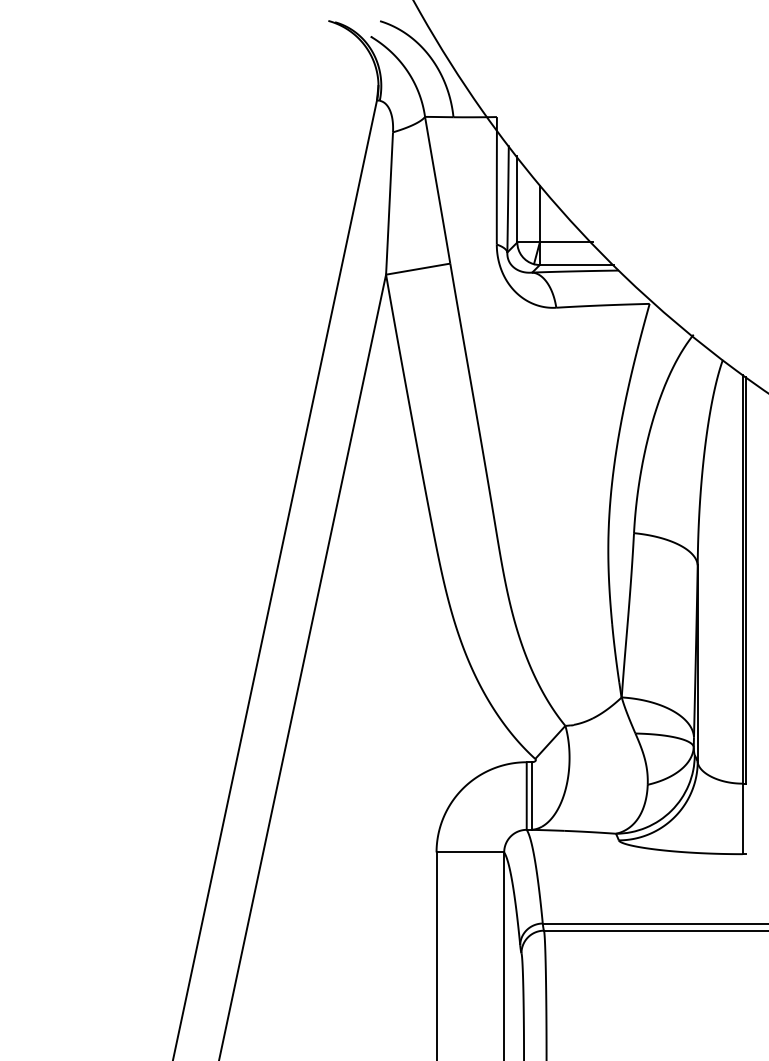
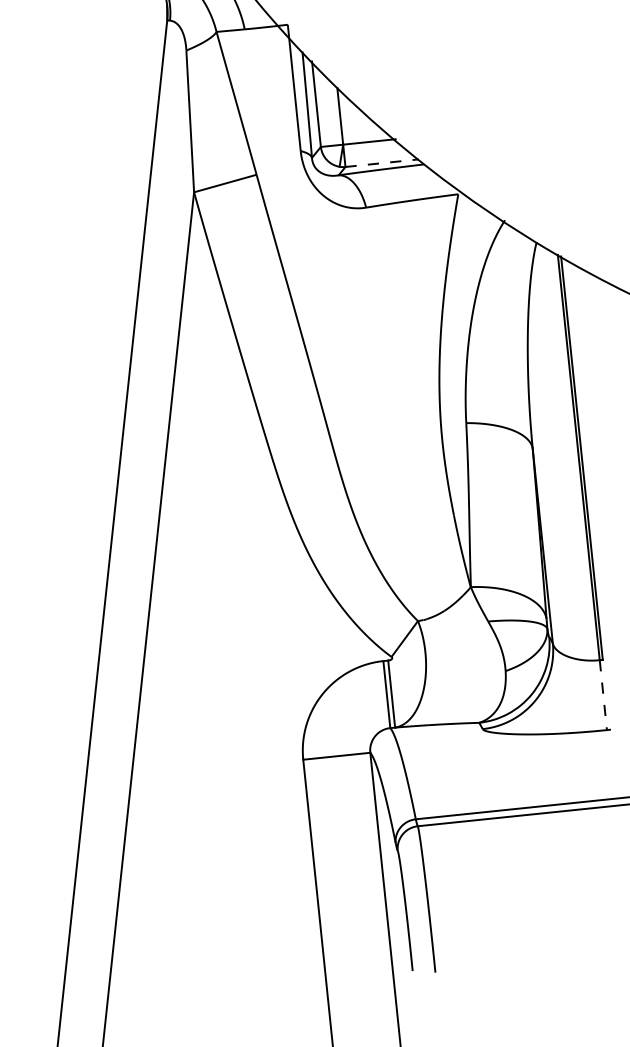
line: (576, 265) -> (381, 163), solid -> dashed
line: (742, 819) -> (603, 695), solid -> dashed

